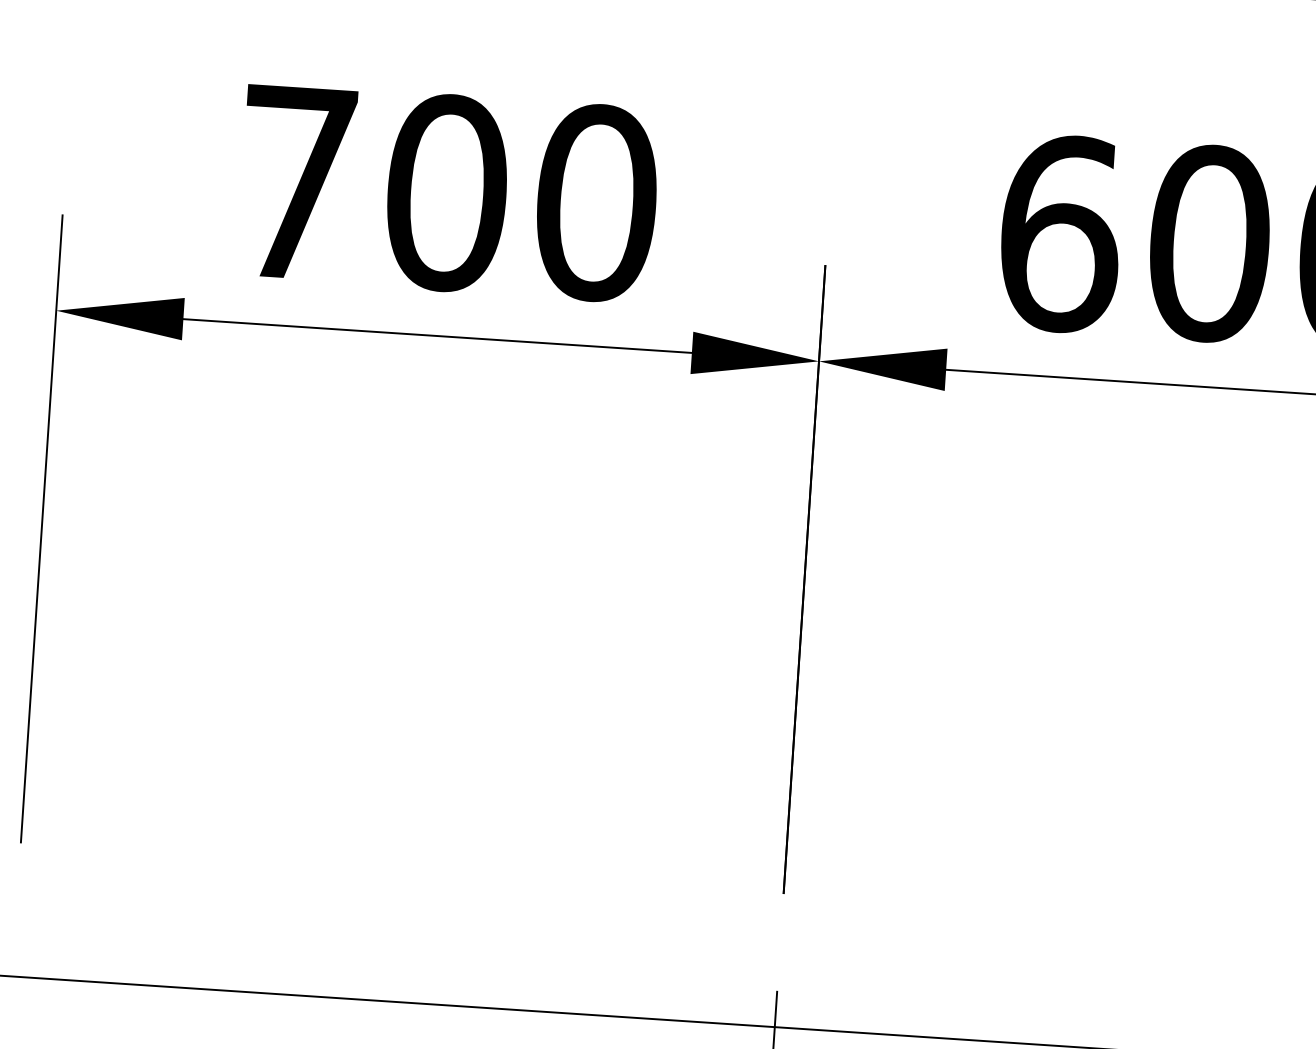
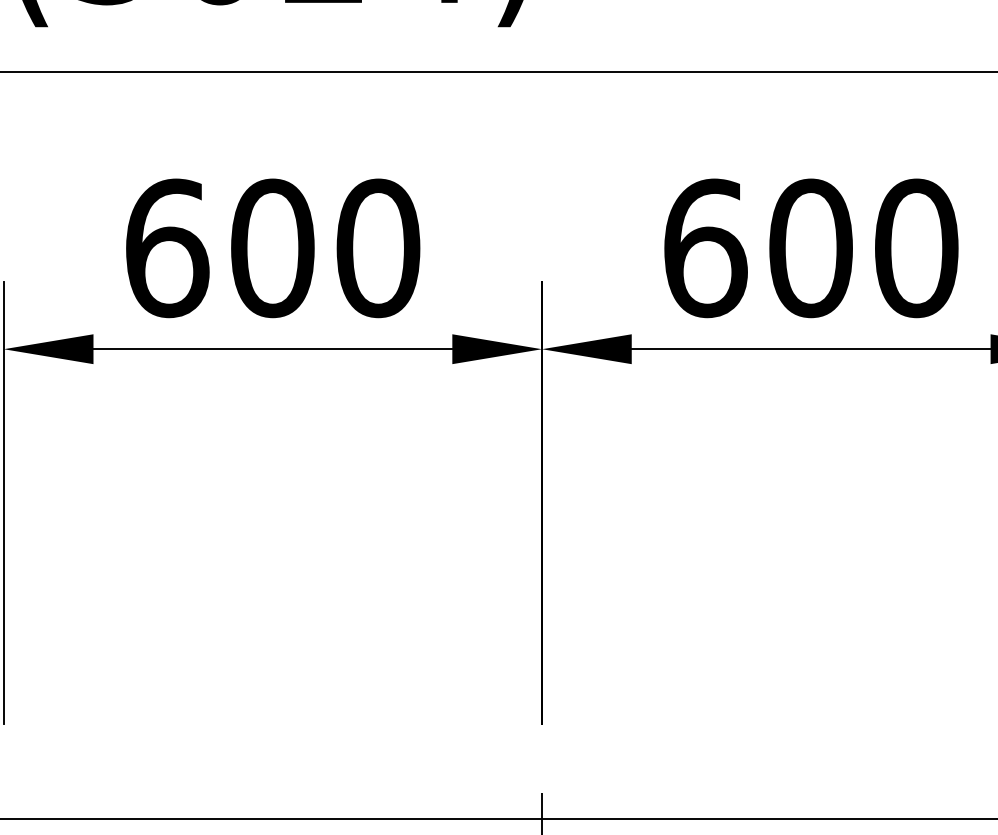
text: (297, 183) -> (167, 248), 700 -> 600

